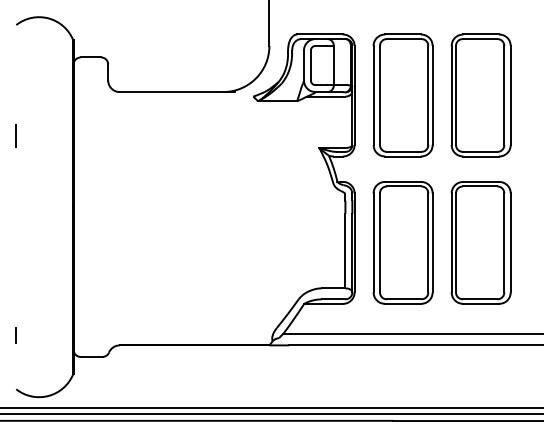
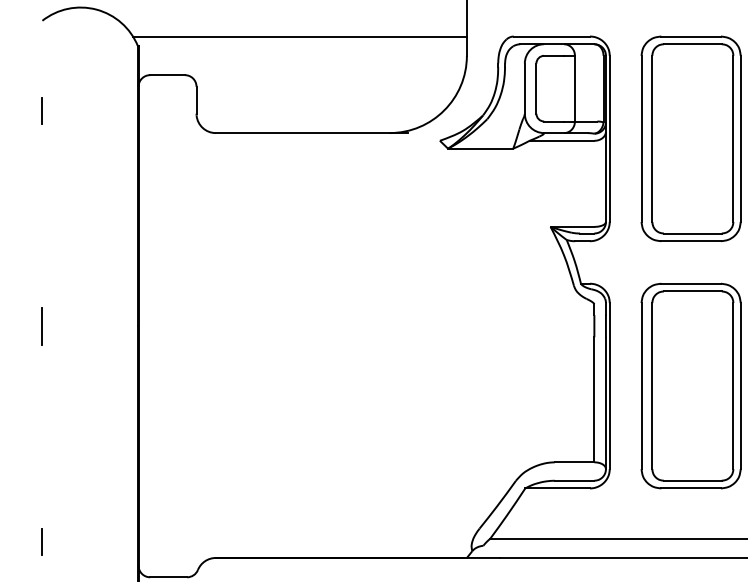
line: (169, 34) -> (299, 36), added
line: (15, 78) -> (41, 110), added
line: (15, 135) -> (41, 325), moved

